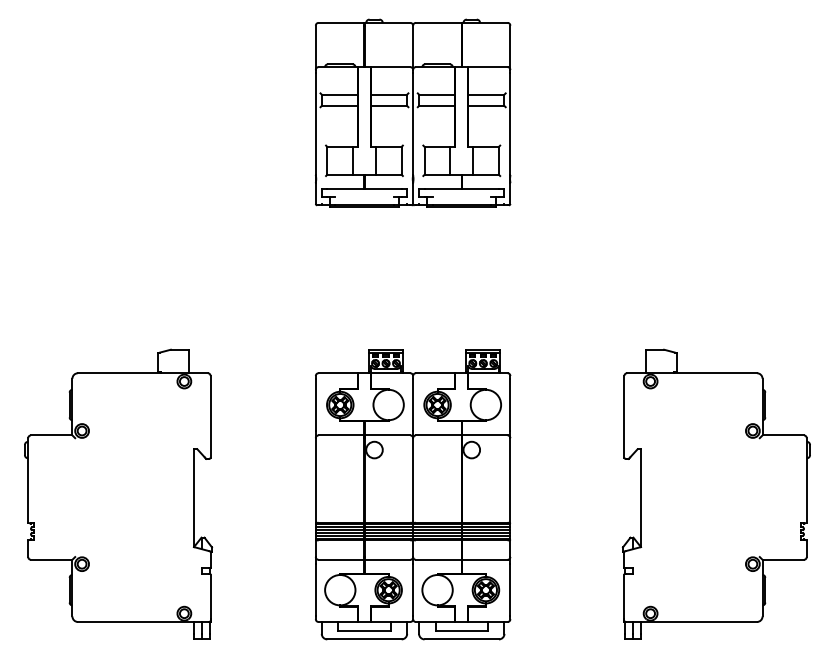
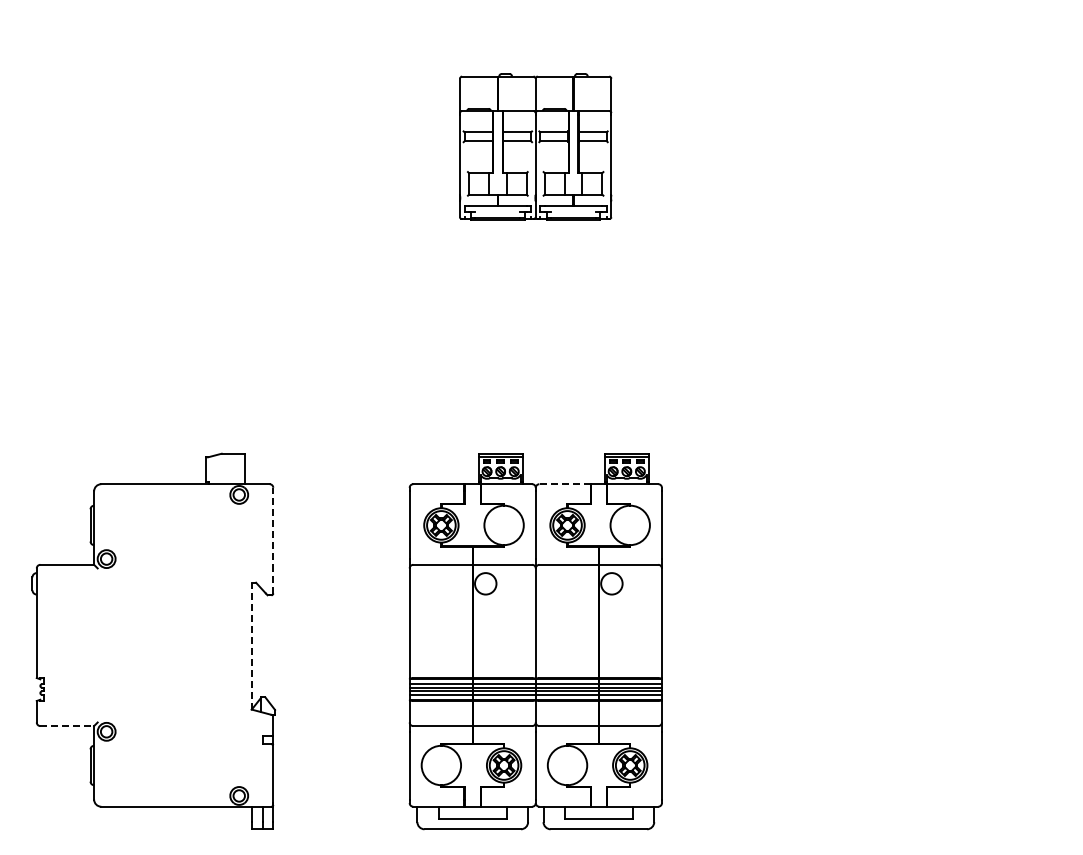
part: (412, 112) -> (535, 146), size x0.6
line: (435, 373) -> (564, 484), solid -> dashed
line: (210, 416) -> (273, 540), solid -> dashed
part: (715, 493) -> (928, 640), removed
line: (193, 497) -> (251, 645), solid -> dashed
line: (51, 560) -> (67, 726), solid -> dashed

